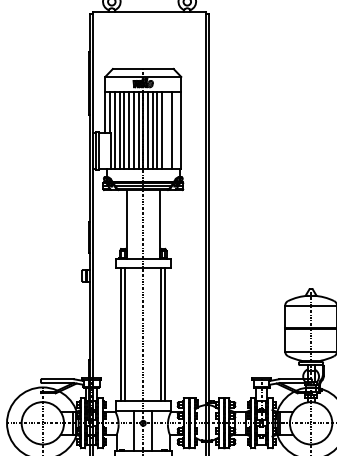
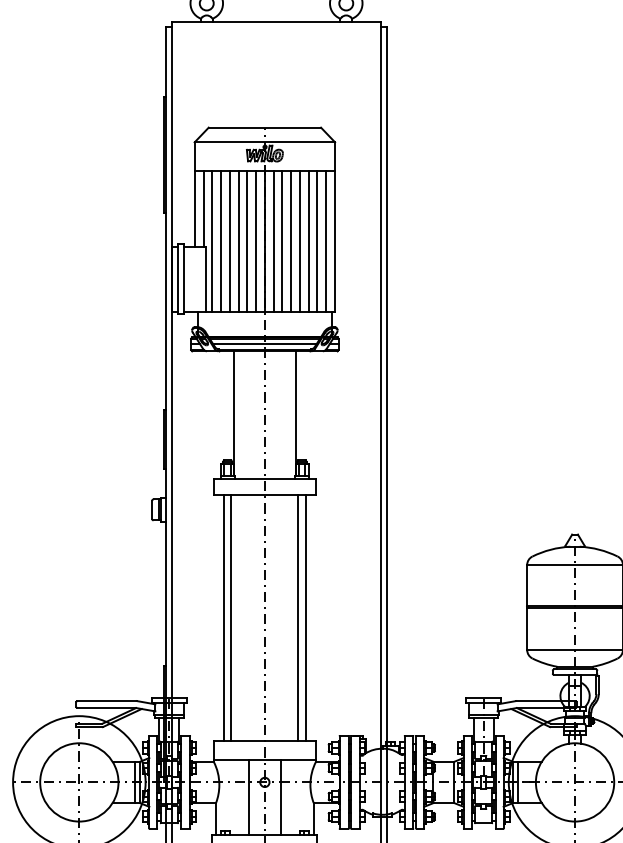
line: (166, 130) -> (307, 241), added
line: (176, 130) -> (326, 241), added

